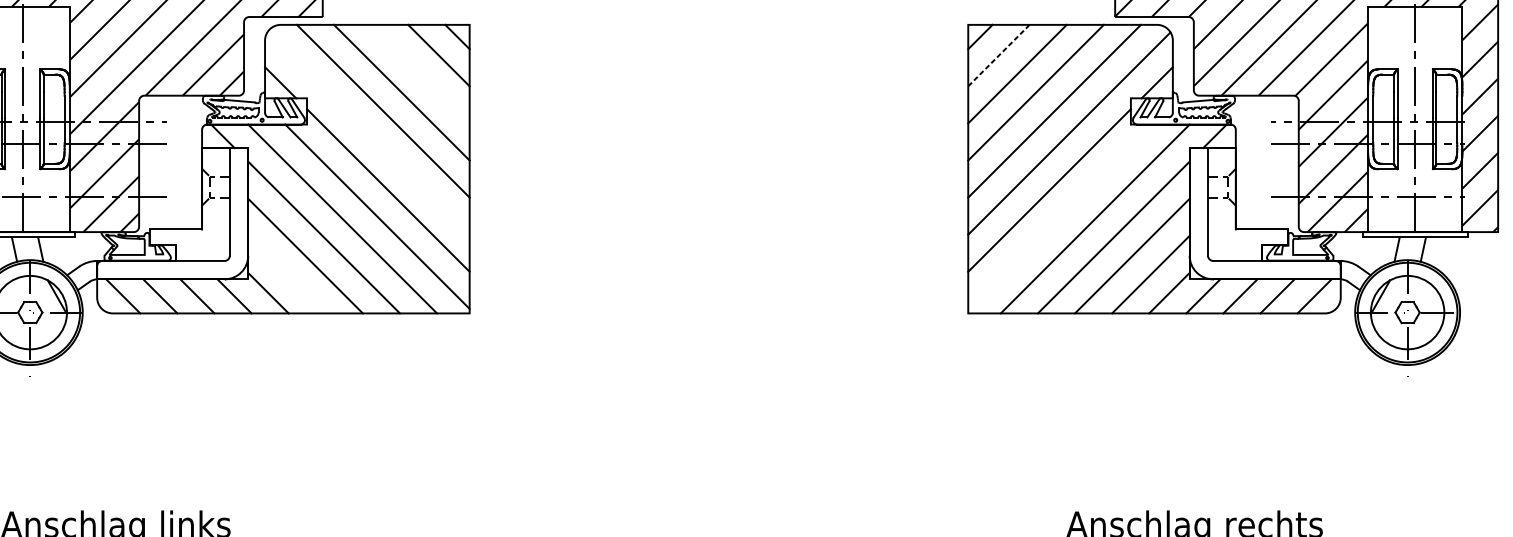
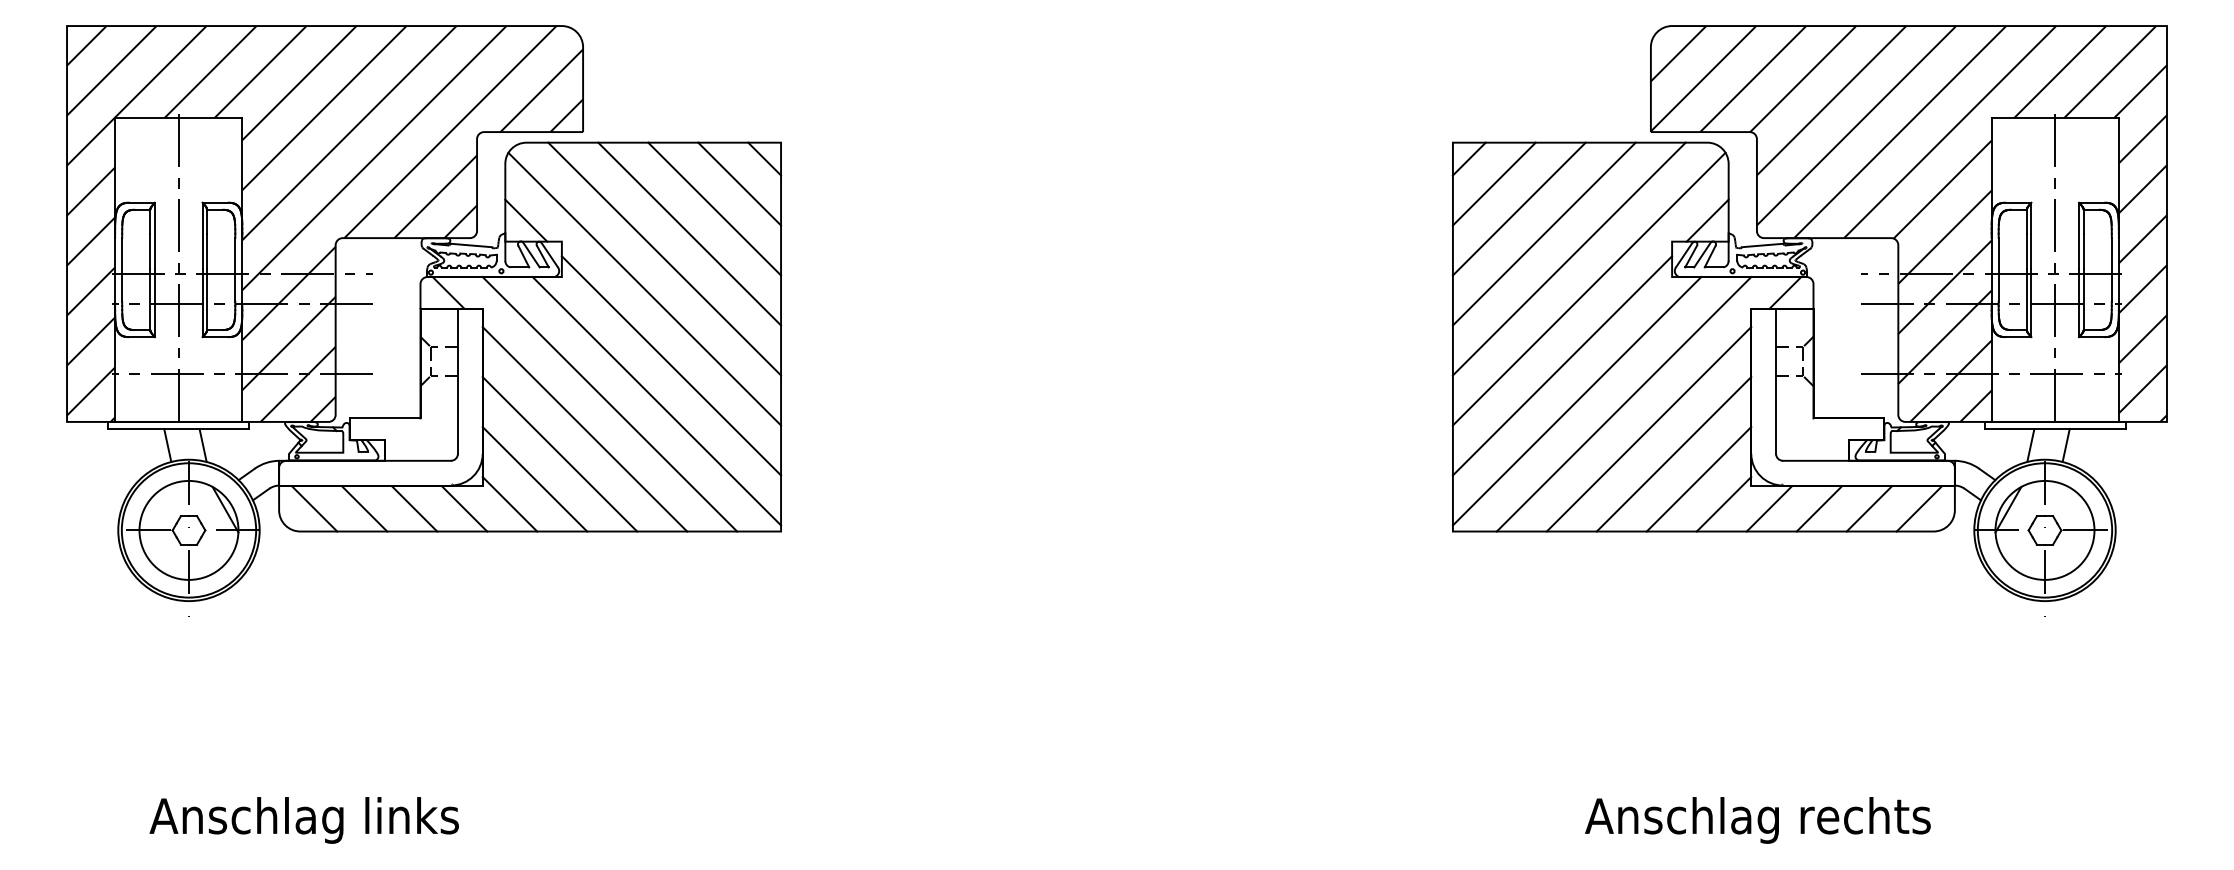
line: (999, 55) -> (1494, 184), dashed -> solid
line: (420, 73) -> (714, 208), added
line: (368, 133) -> (644, 288), added
line: (1059, 216) -> (1576, 401), added
line: (286, 274) -> (534, 479), added

